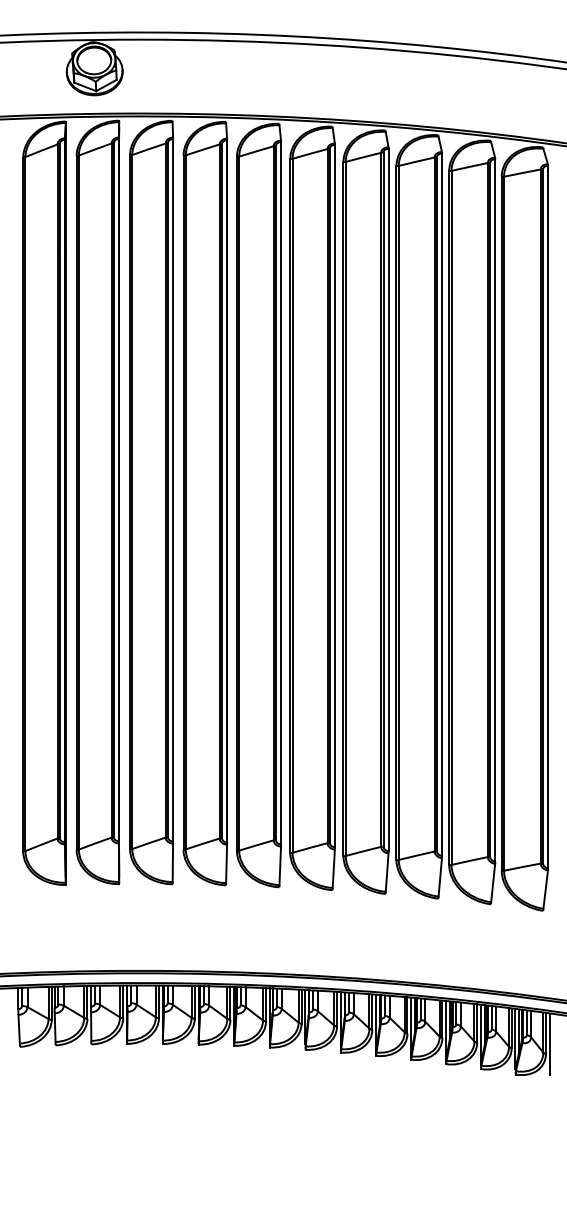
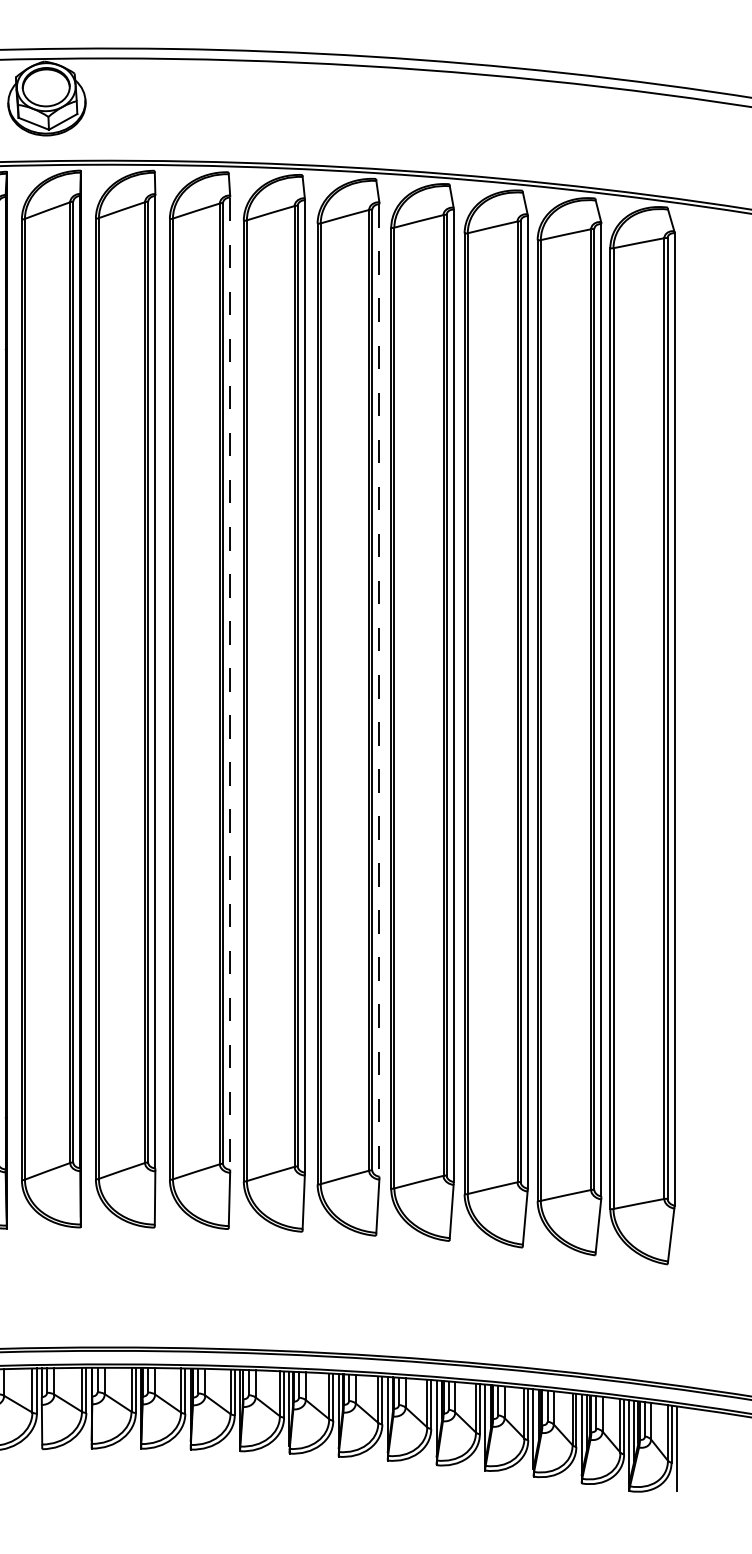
line: (227, 491) -> (230, 683), solid -> dashed
line: (334, 496) -> (378, 690), solid -> dashed

